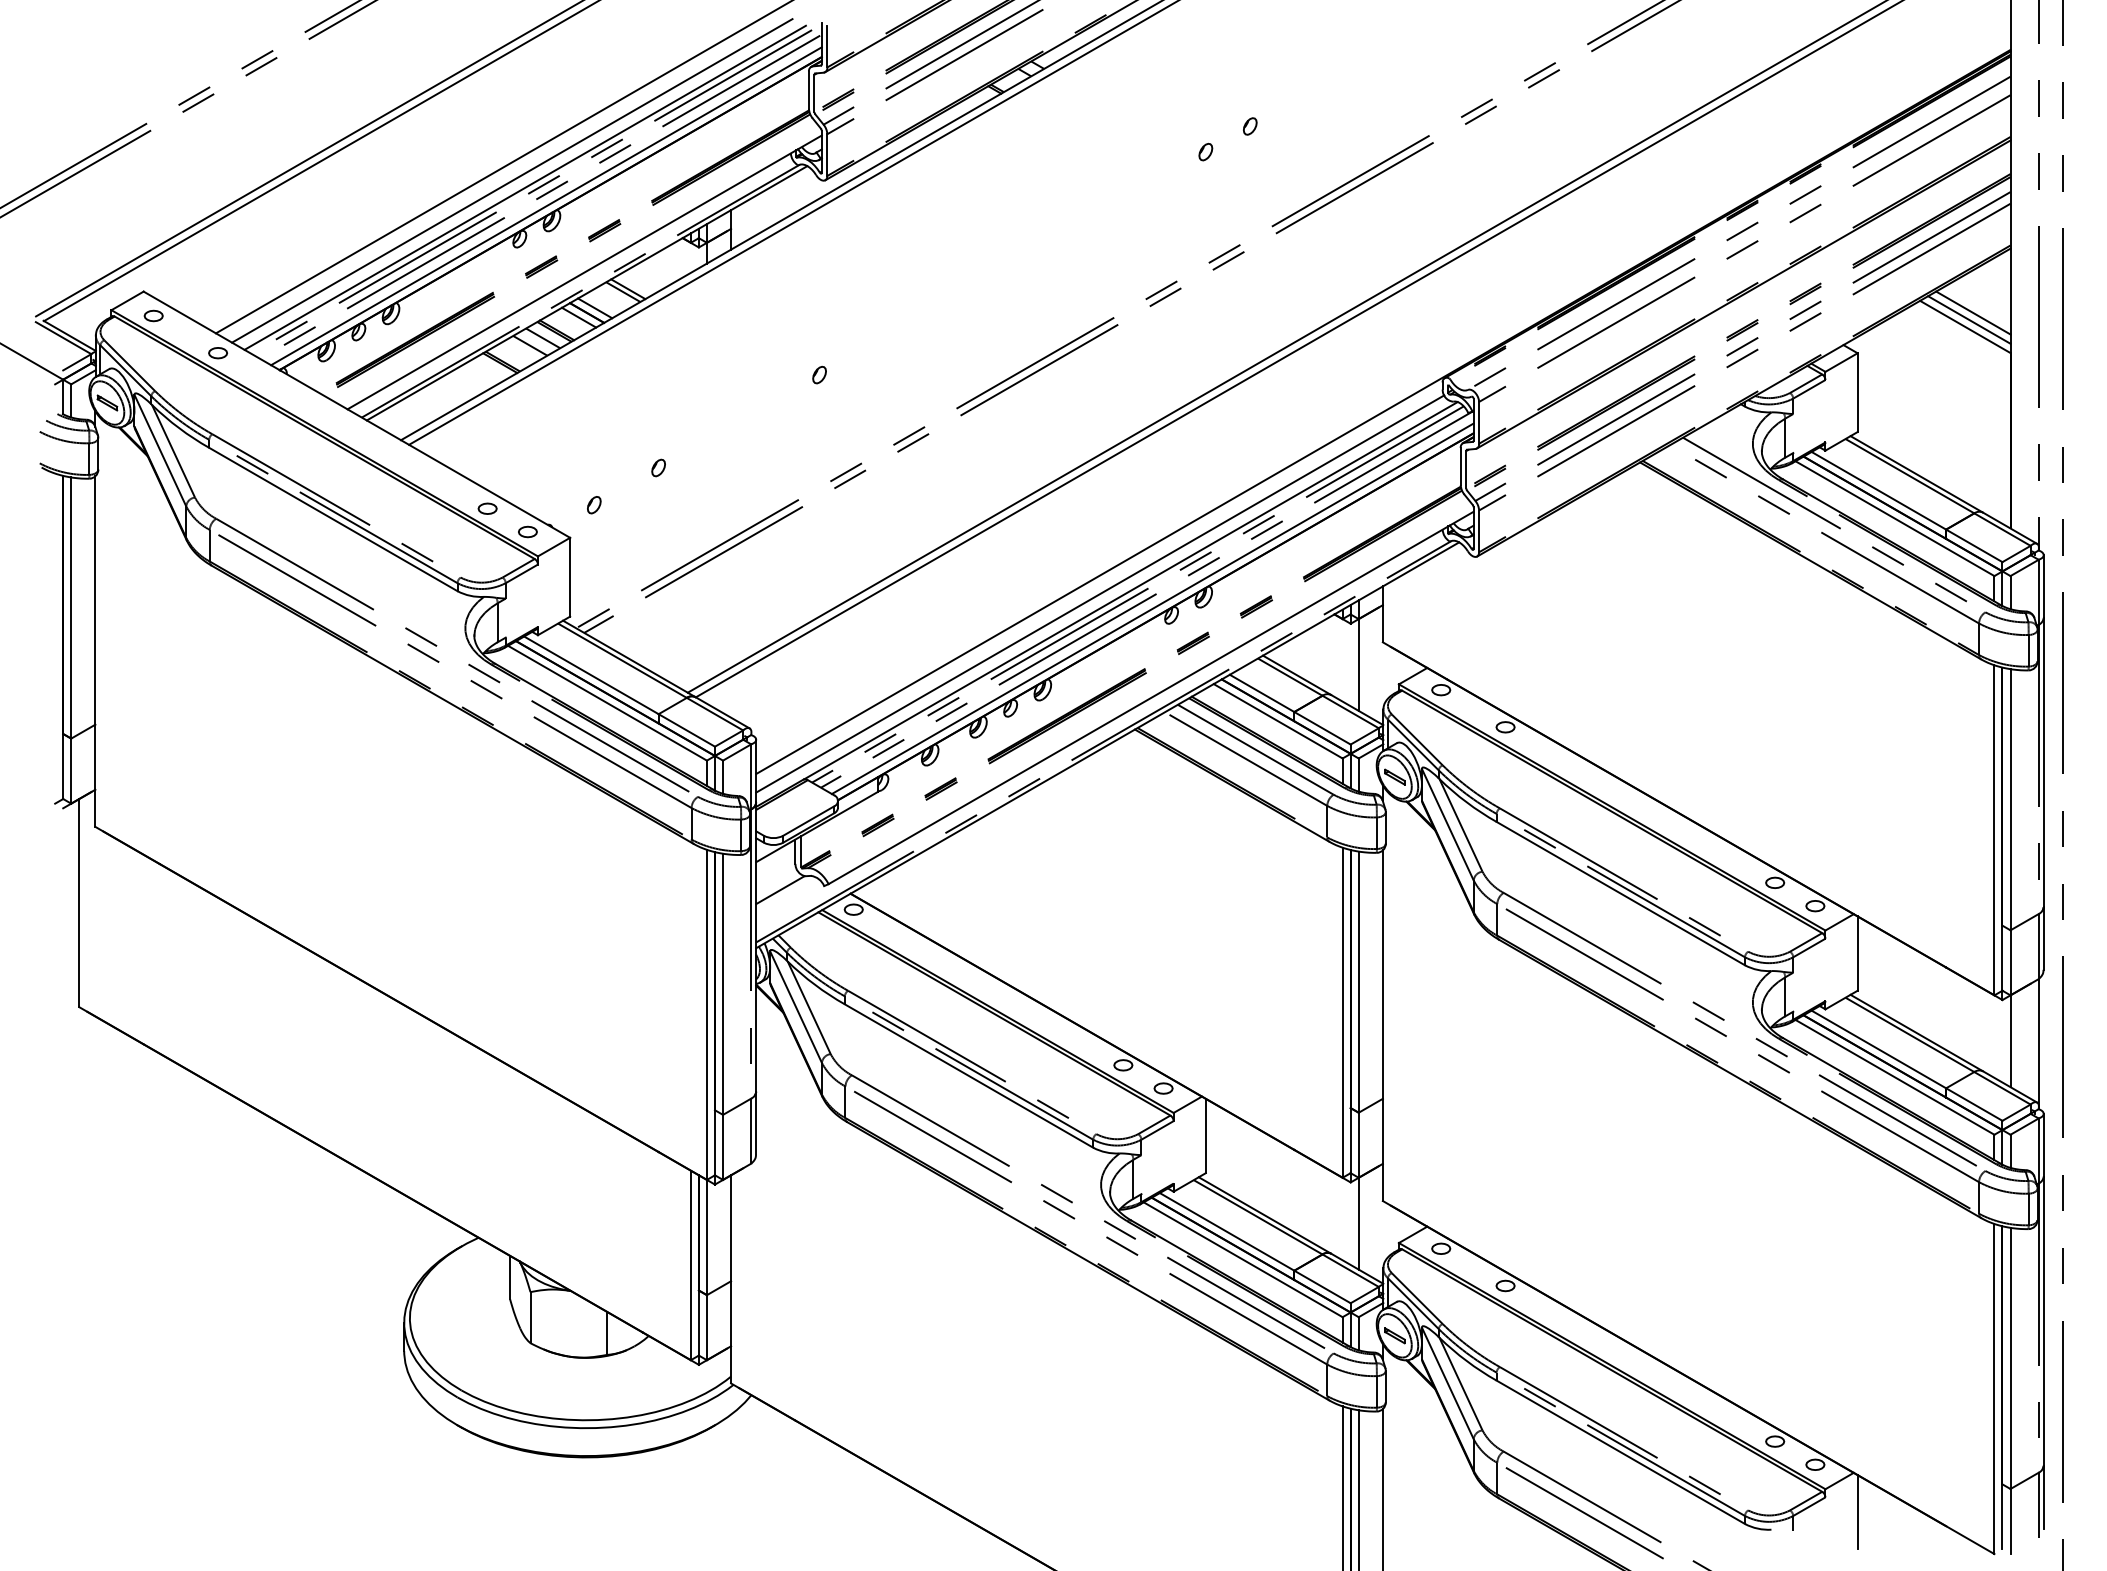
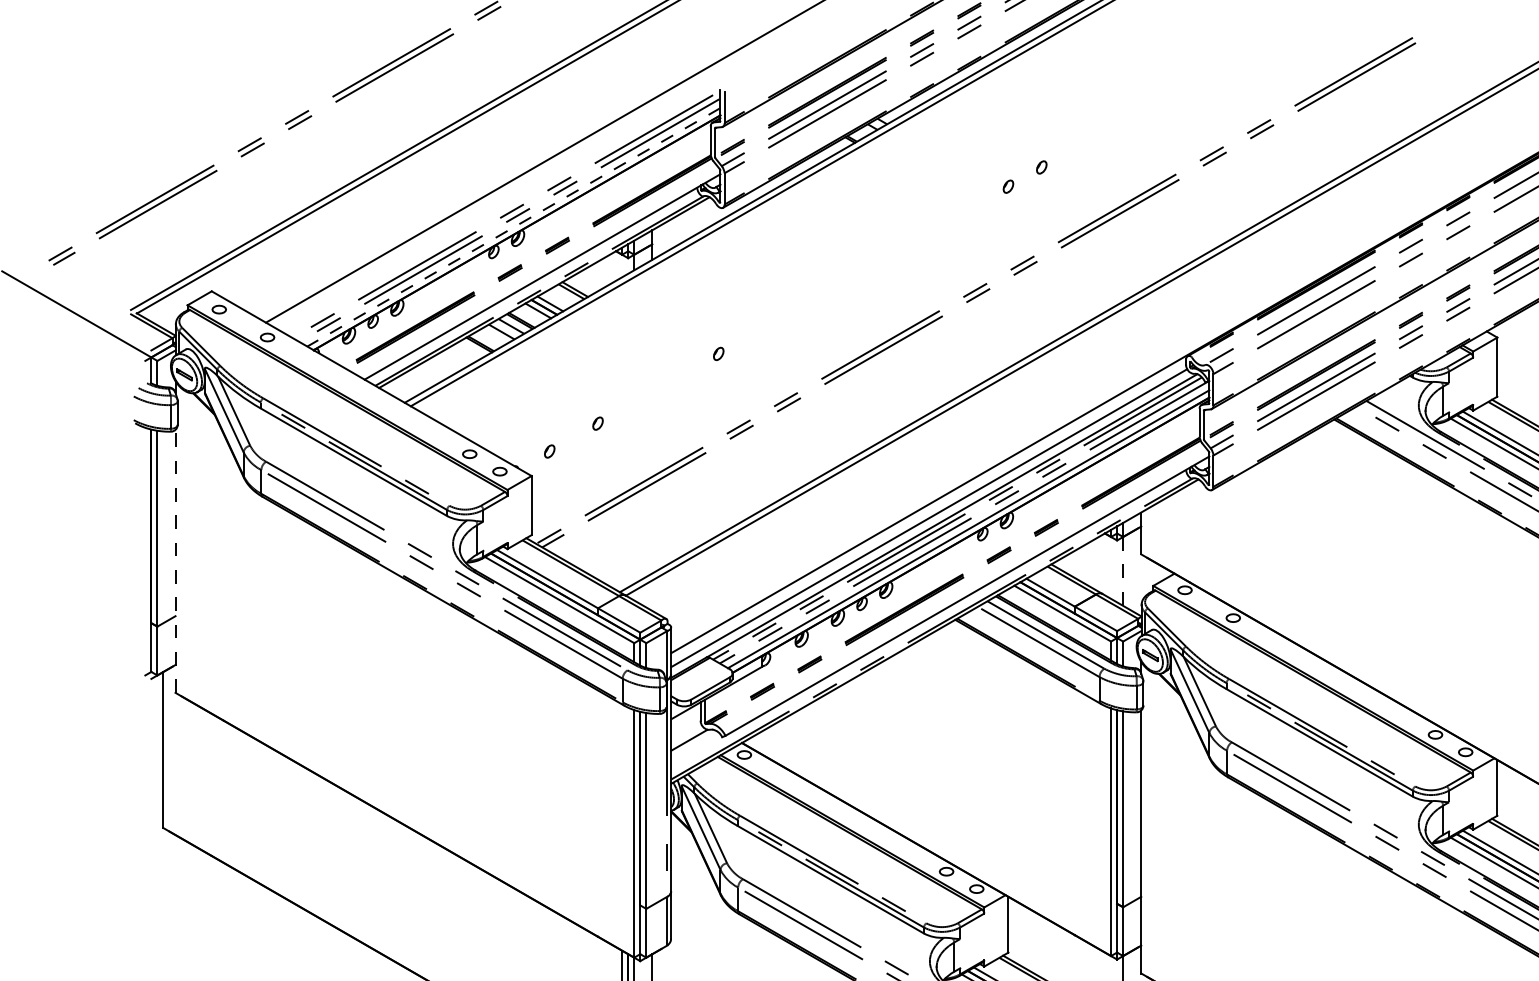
line: (512, 180) -> (488, 208), removed
line: (524, 187) -> (497, 213), removed
line: (546, 206) -> (513, 227), solid -> dashed
line: (95, 651) -> (175, 561), solid -> dashed
line: (1358, 665) -> (1122, 571), solid -> dashed

